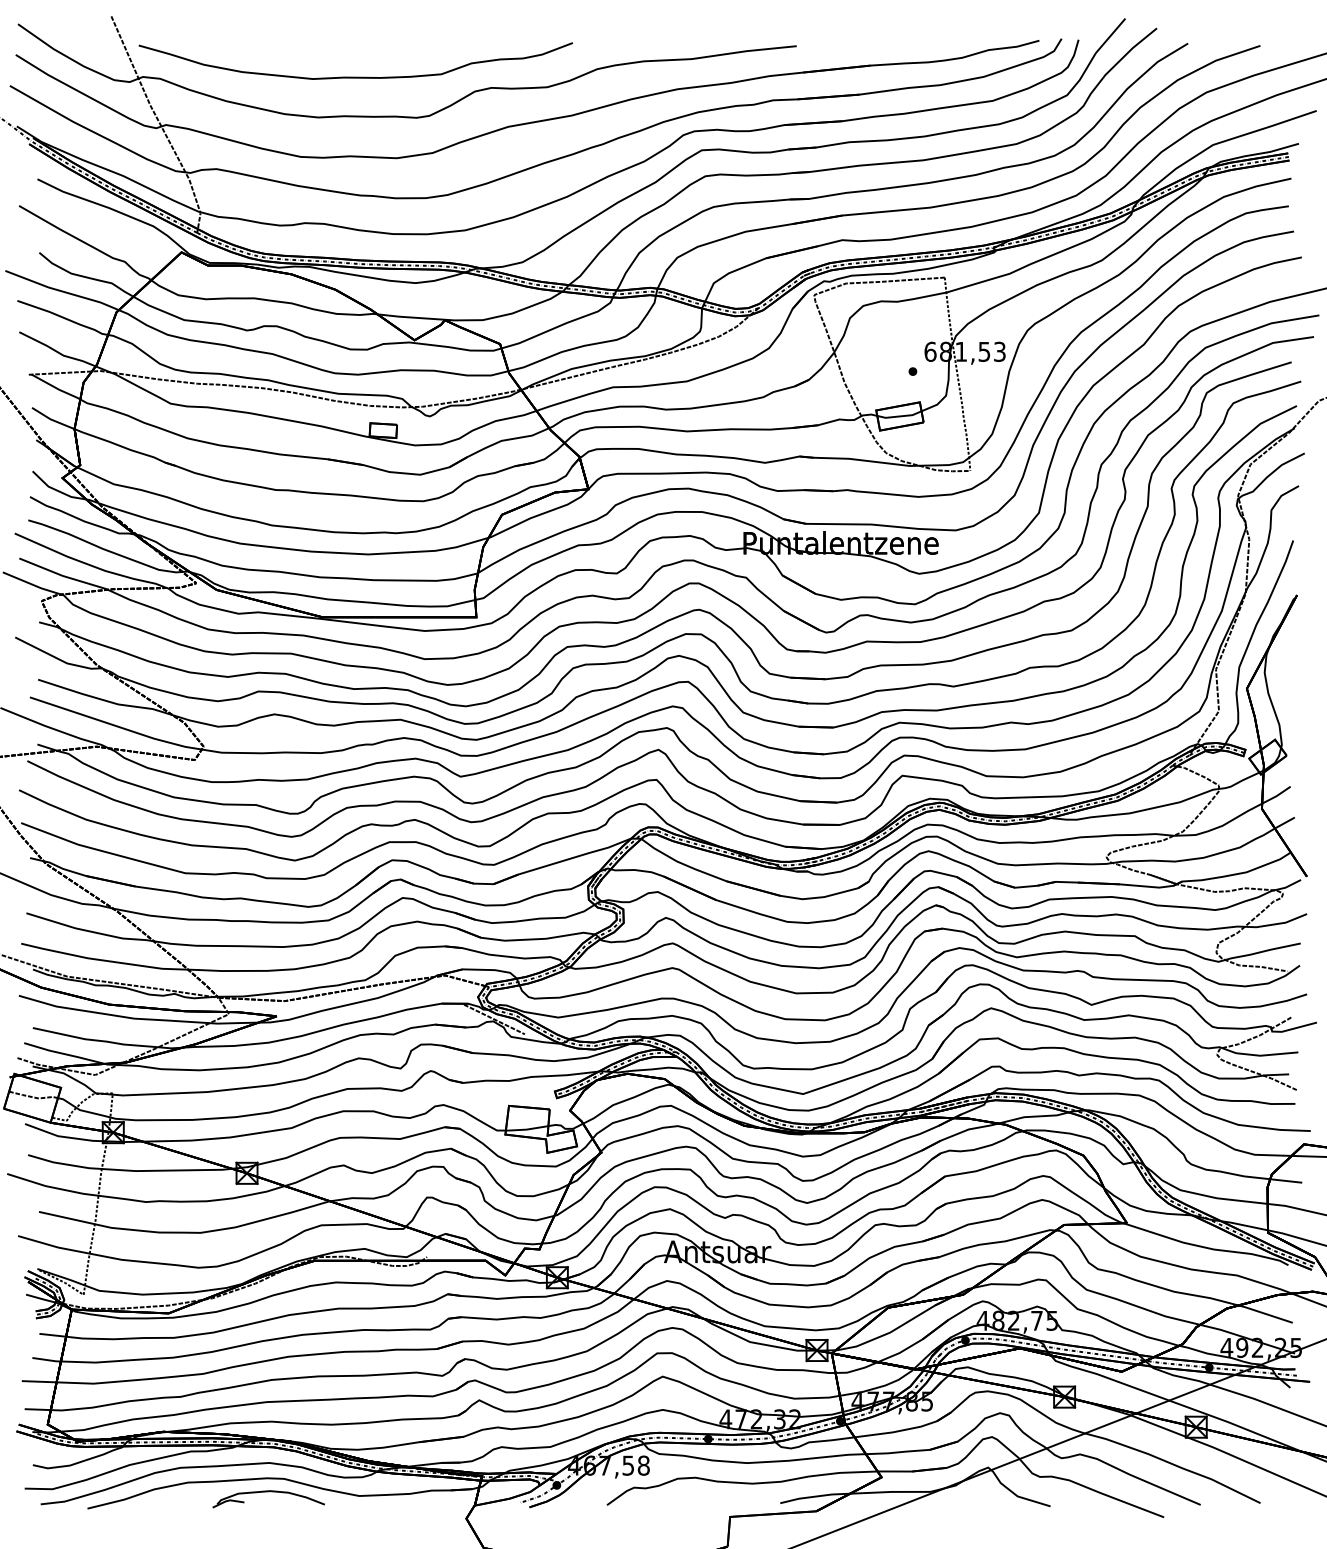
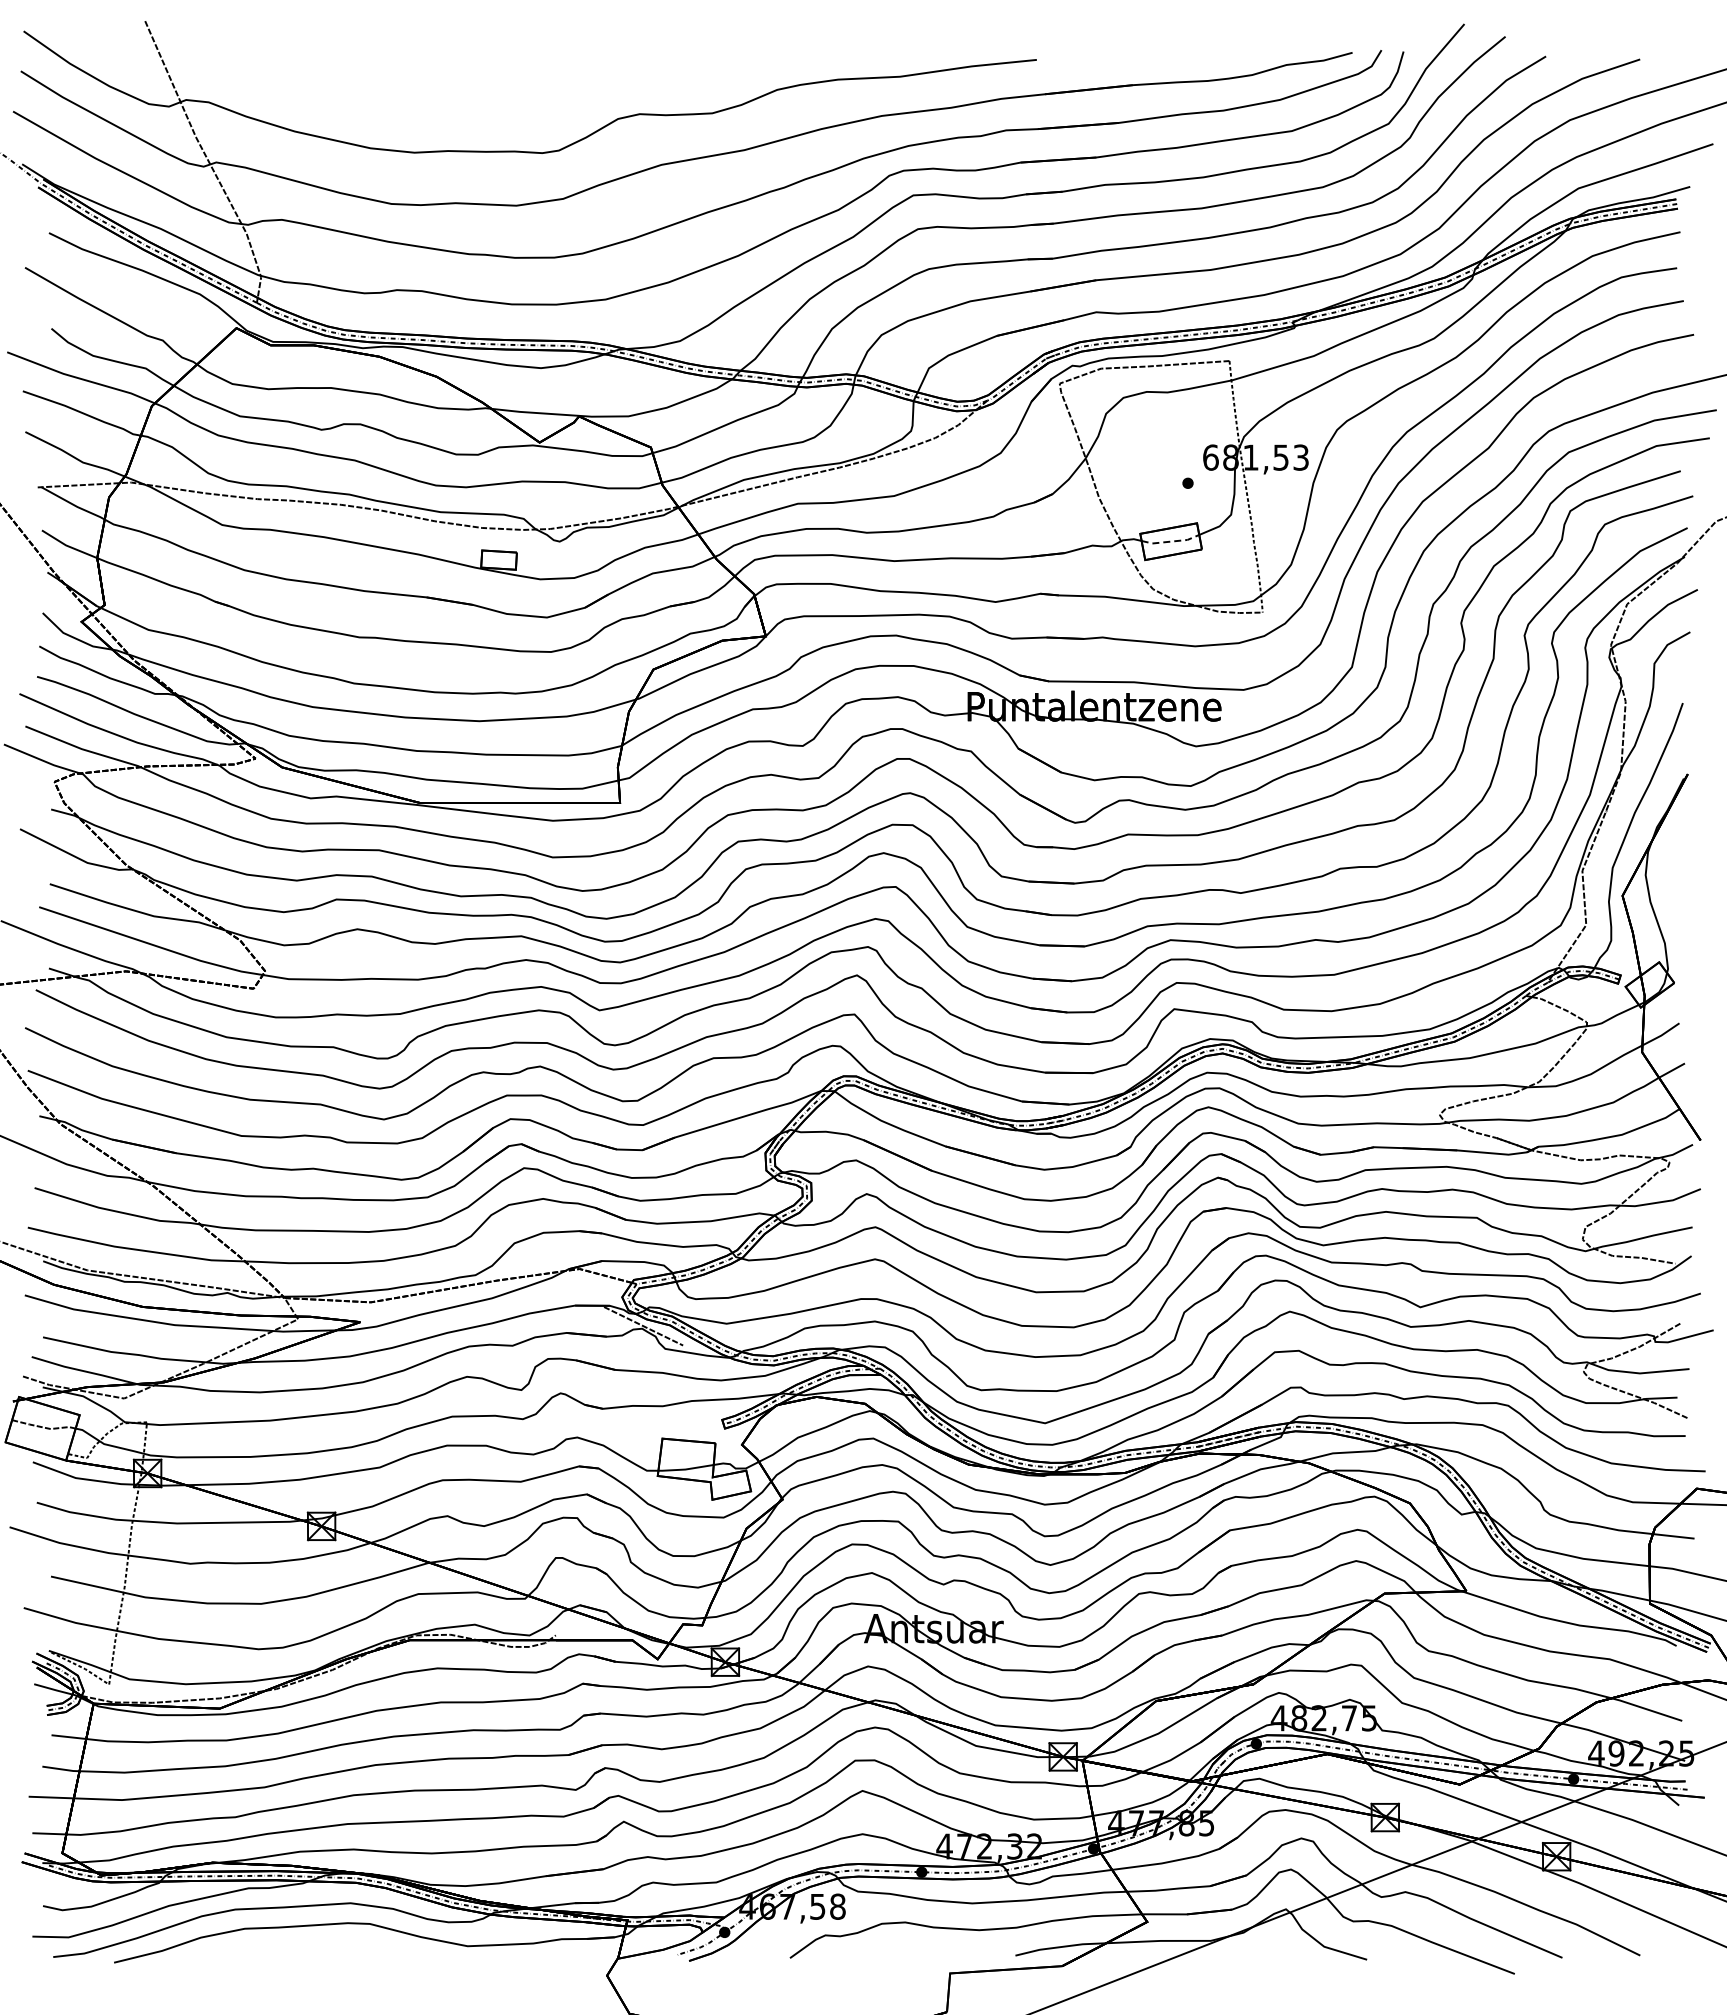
curve: (355, 77) -> (462, 100), removed
line: (900, 416) -> (1171, 541), solid -> dashed
part: (266, 1492) -> (347, 1941), removed

